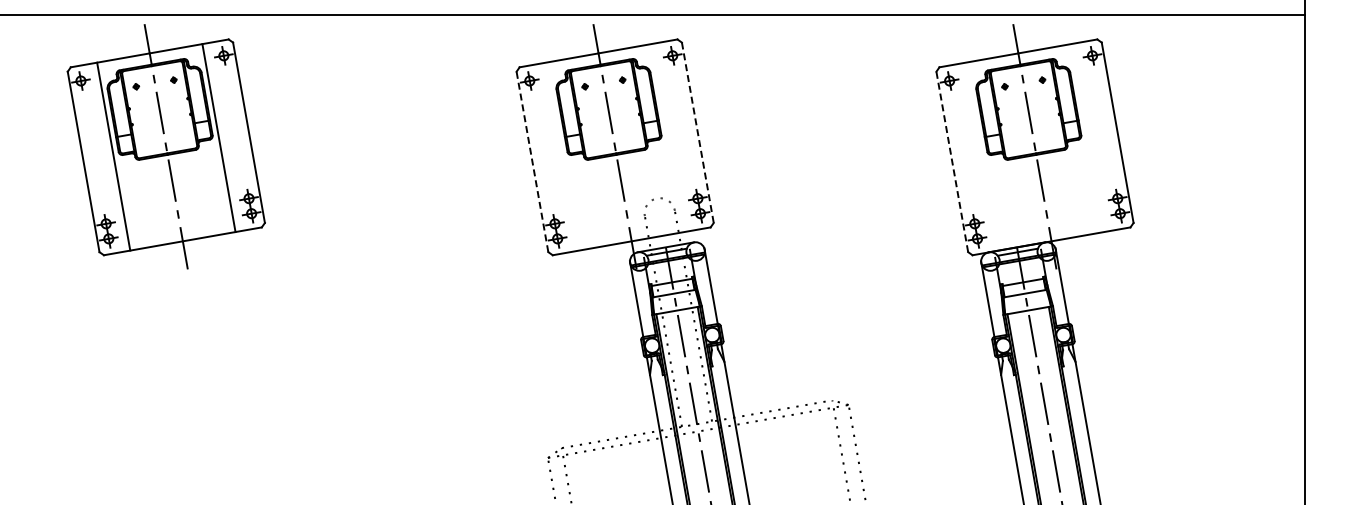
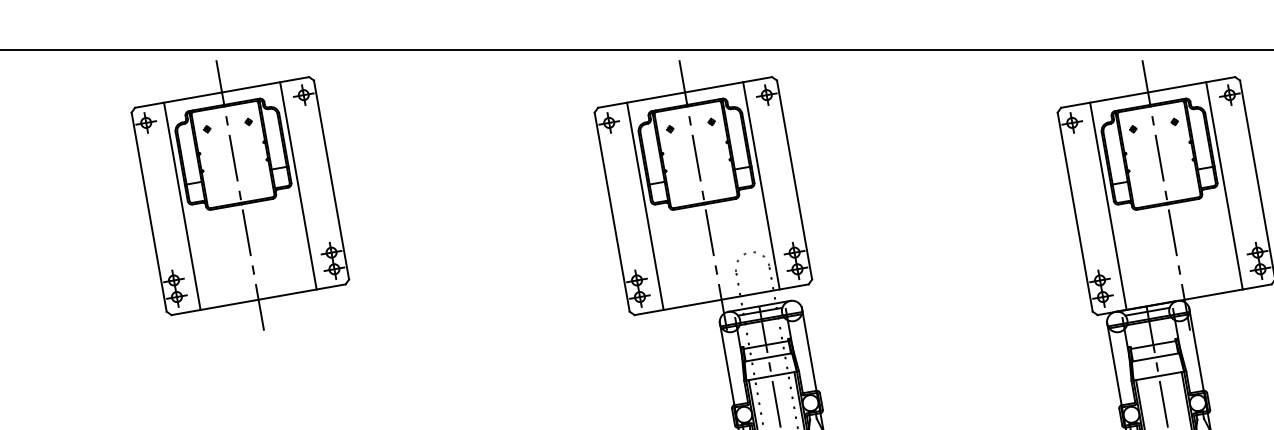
line: (697, 132) -> (794, 179), dashed -> solid
line: (667, 138) -> (761, 186), added
line: (1087, 138) -> (1224, 186), added
part: (165, 146) -> (239, 195), moved
line: (562, 156) -> (645, 206), added
line: (981, 156) -> (1107, 206), added
line: (532, 161) -> (612, 211), dashed -> solid
line: (952, 161) -> (1075, 211), dashed -> solid

